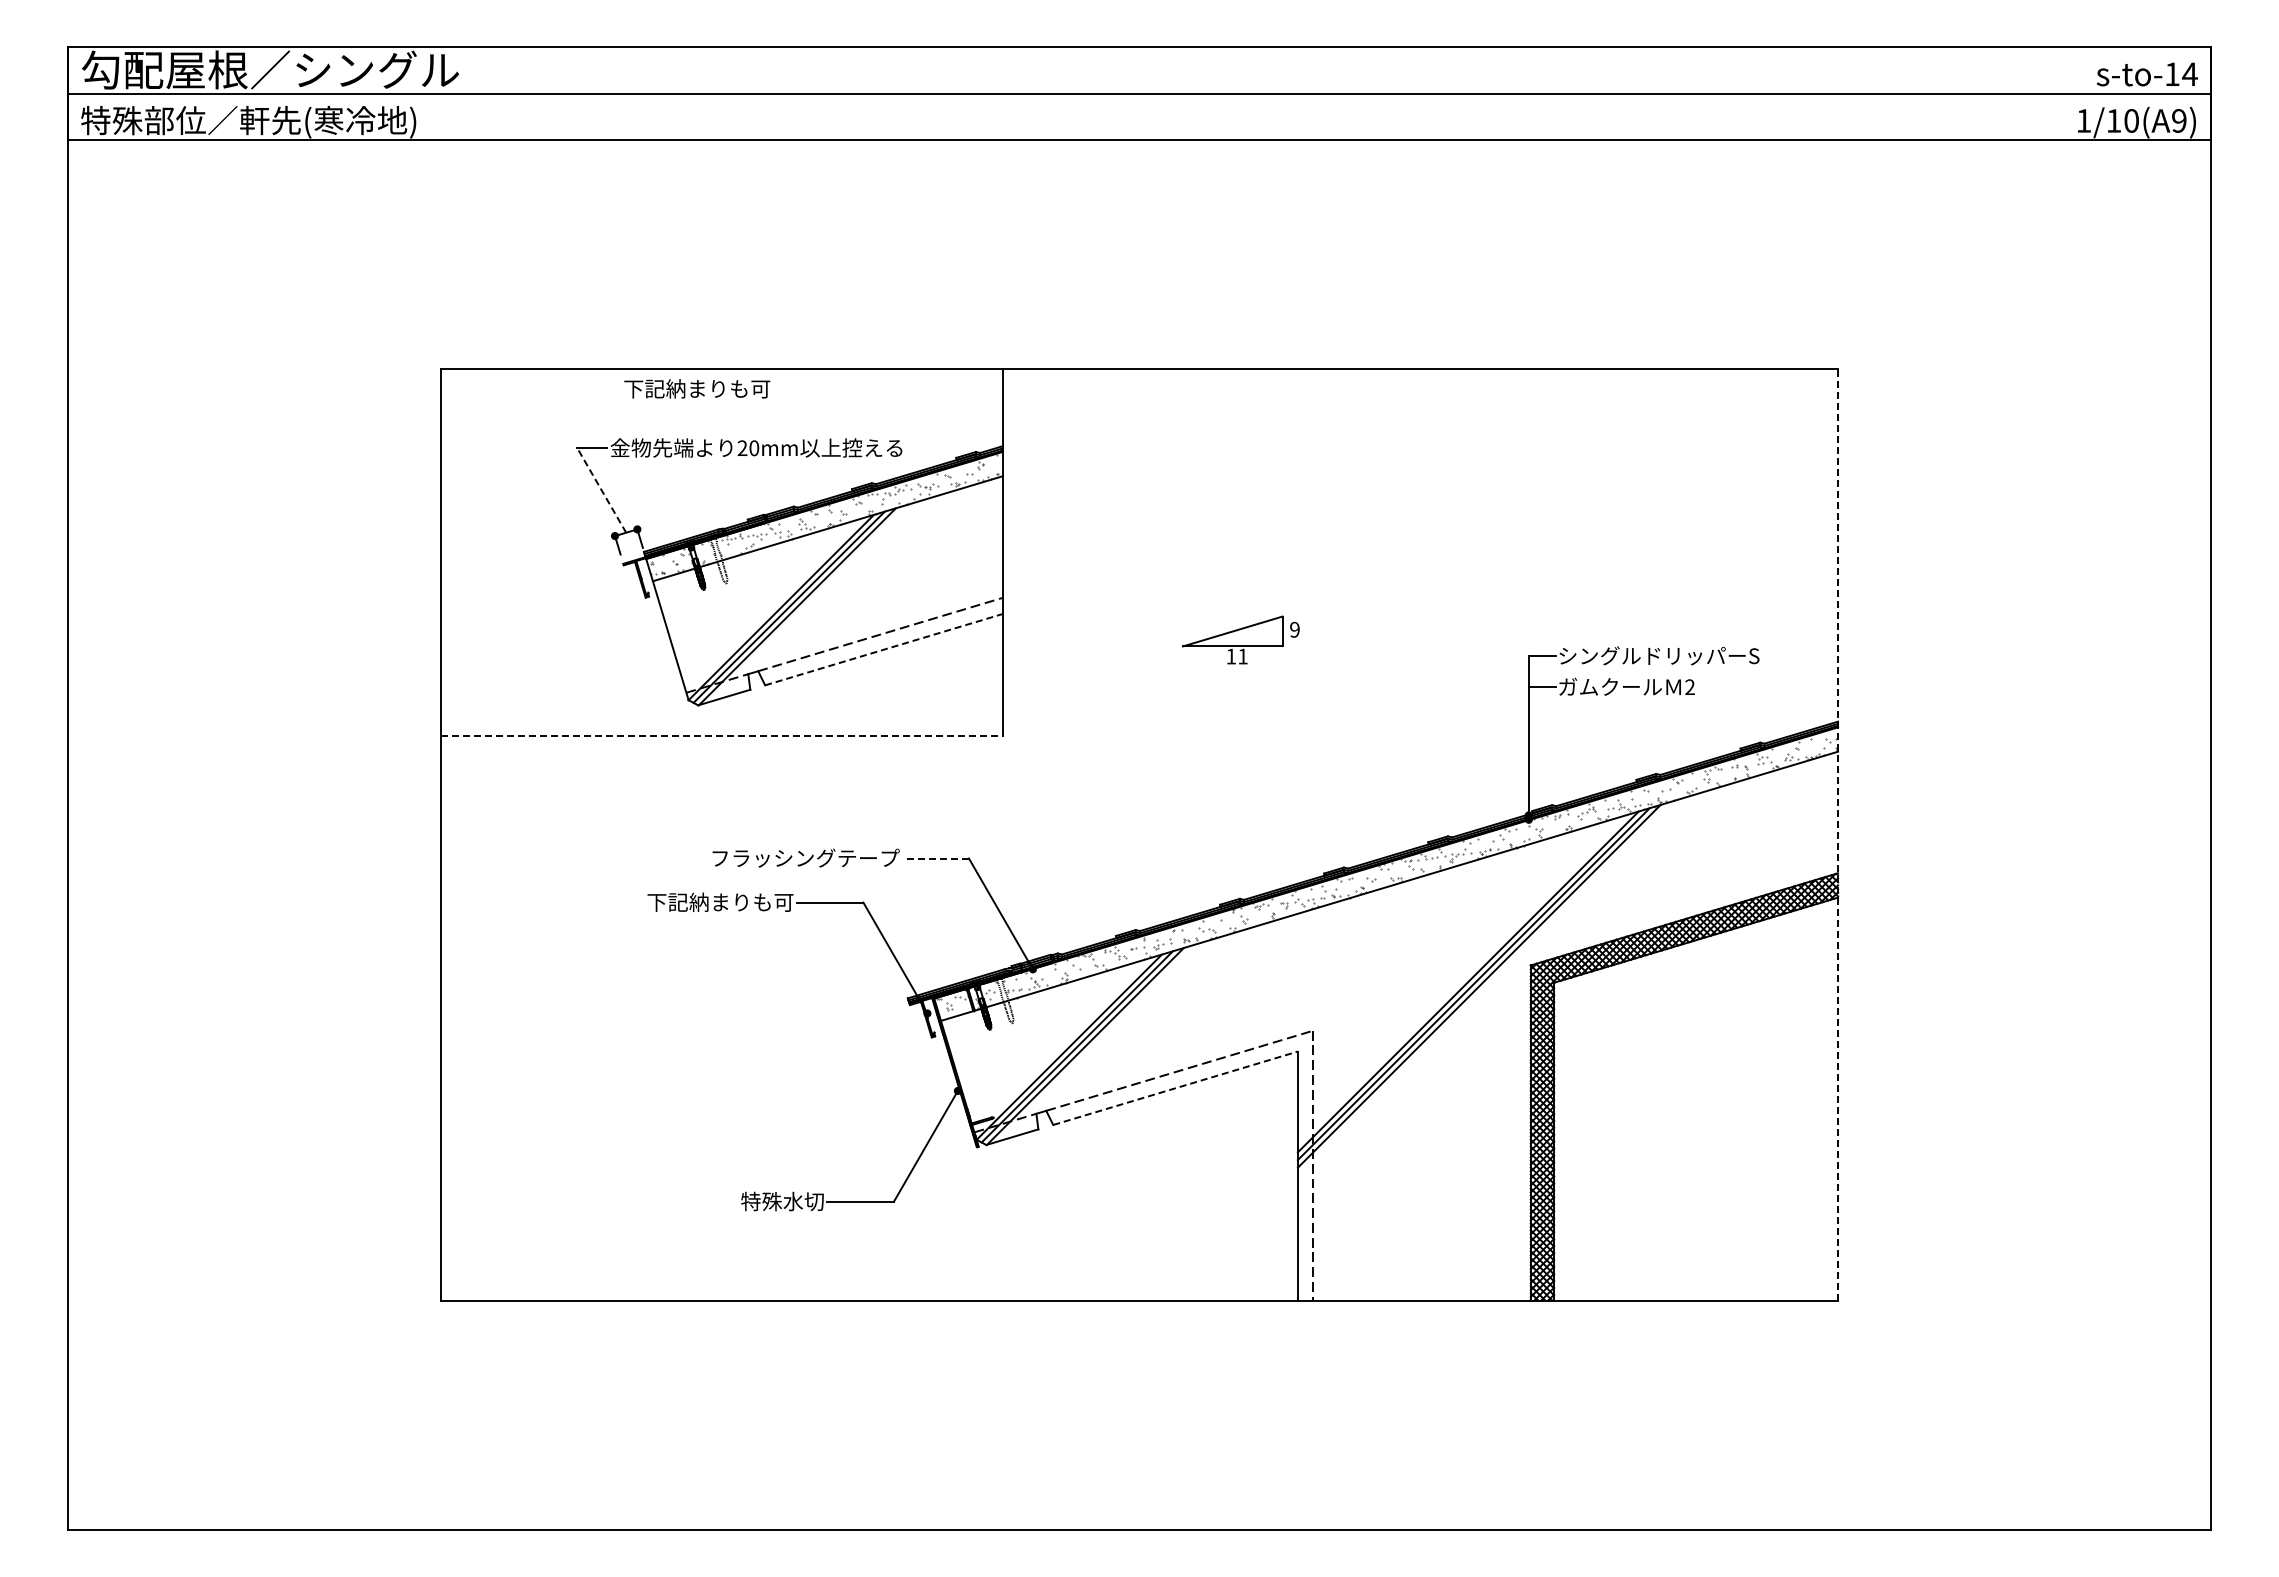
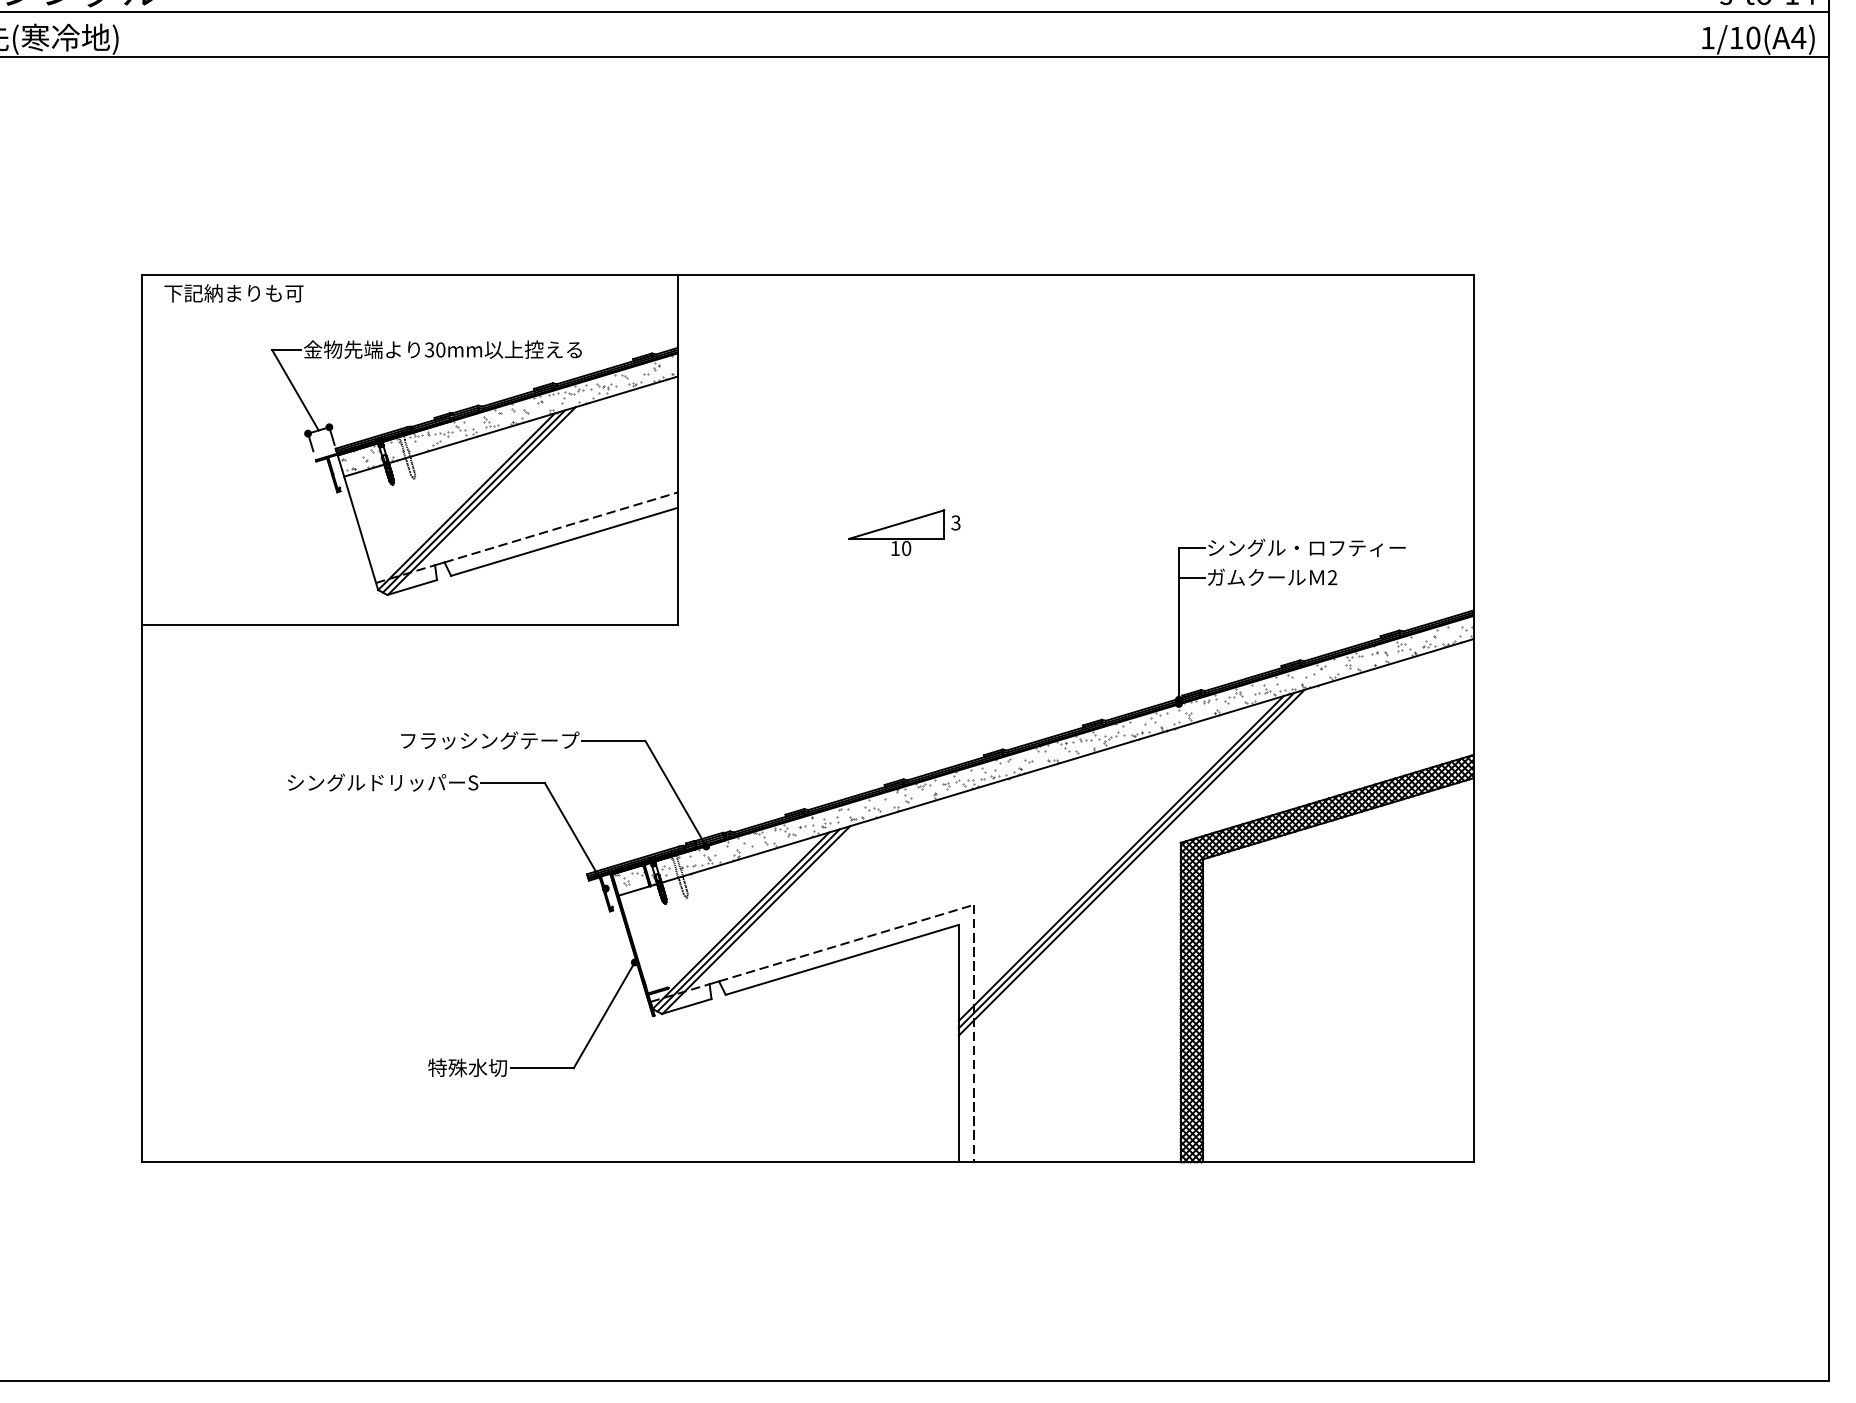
text: (2179, 120) -> (1799, 37), 1/10(A9) -> 1/10(A4)
text: (697, 388) -> (234, 292), moved
text: (742, 448) -> (429, 350), 20mm -> 30mm
line: (601, 490) -> (295, 390), dashed -> solid
text: (1294, 629) -> (955, 522), 9 -> 3
line: (884, 649) -> (564, 541), dashed -> solid
text: (1707, 655) -> (1349, 547), シングルドリッパーS -> シングル・ロフティー
text: (1242, 656) -> (906, 548), 11 -> 10
line: (721, 736) -> (409, 624), dashed -> solid
line: (1838, 835) -> (1474, 718), dashed -> solid
line: (935, 858) -> (613, 740), dashed -> solid
text: (693, 901) -> (382, 781), 下記納まりも可 -> シングルドリッパーS
line: (1175, 1088) -> (842, 960), dashed -> solid

